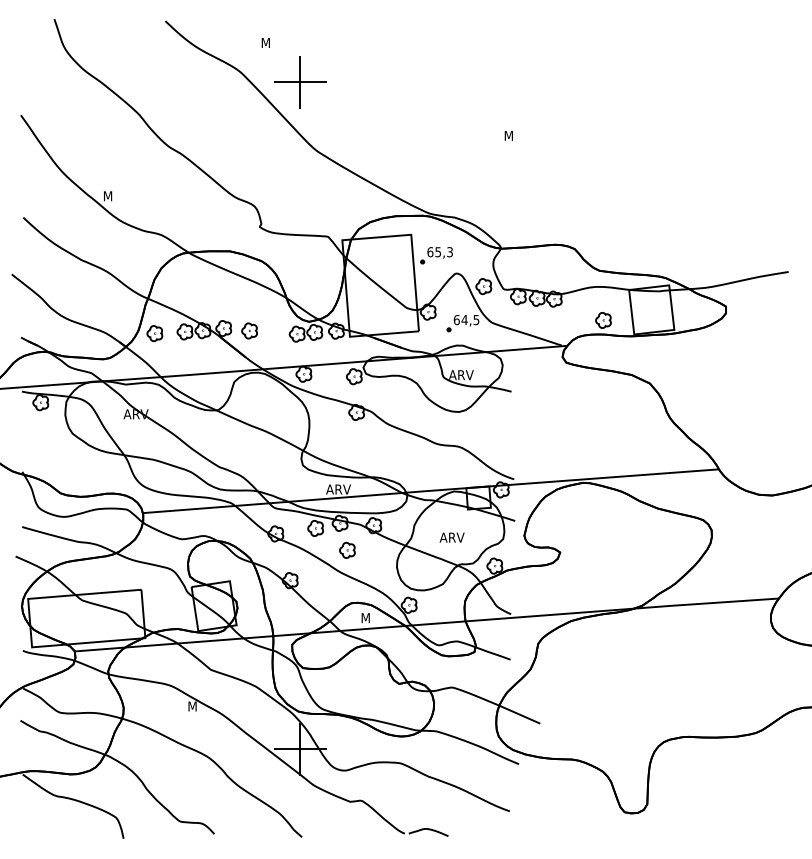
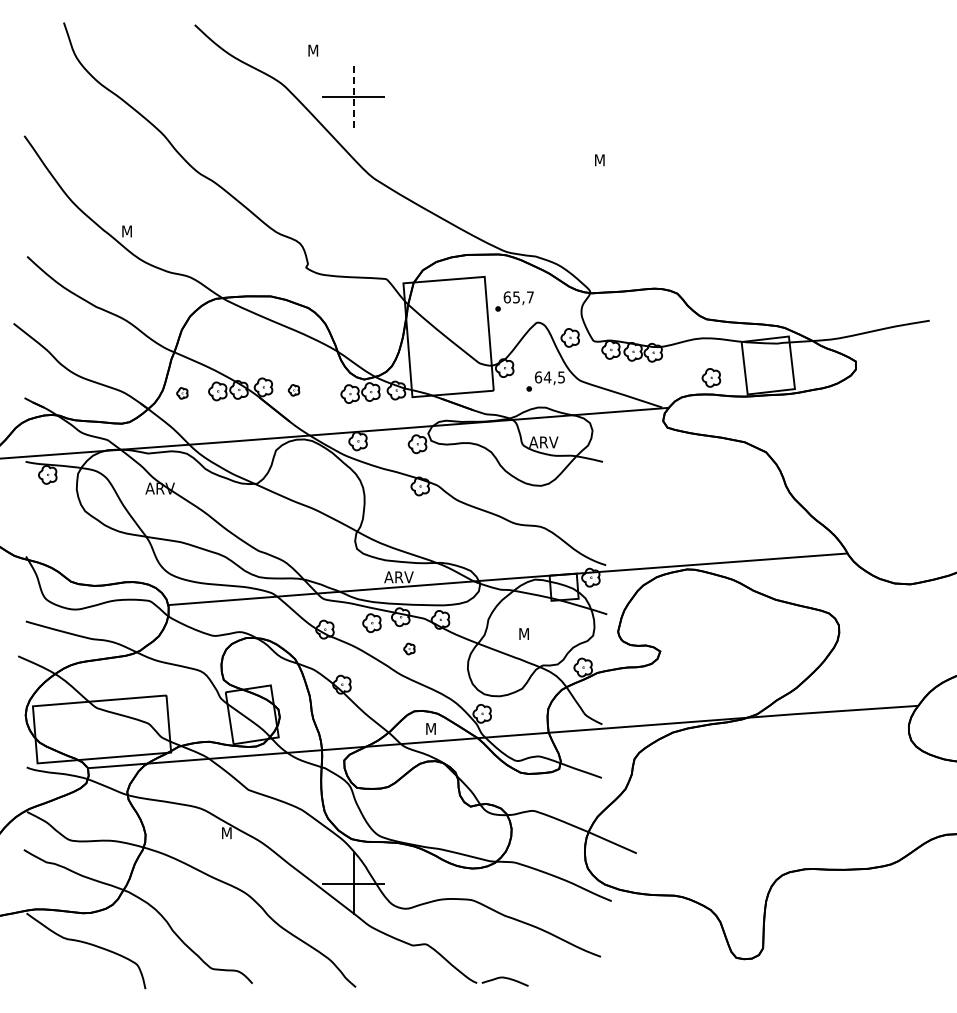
line: (300, 82) -> (353, 97), solid -> dashed
text: (450, 252) -> (530, 297), 65,3 -> 65,7
part: (249, 331) -> (293, 390), size x0.6
part: (154, 333) -> (182, 393), size x0.6
text: (451, 537) -> (532, 633), ARV -> M
part: (347, 549) -> (409, 648), size x0.6

